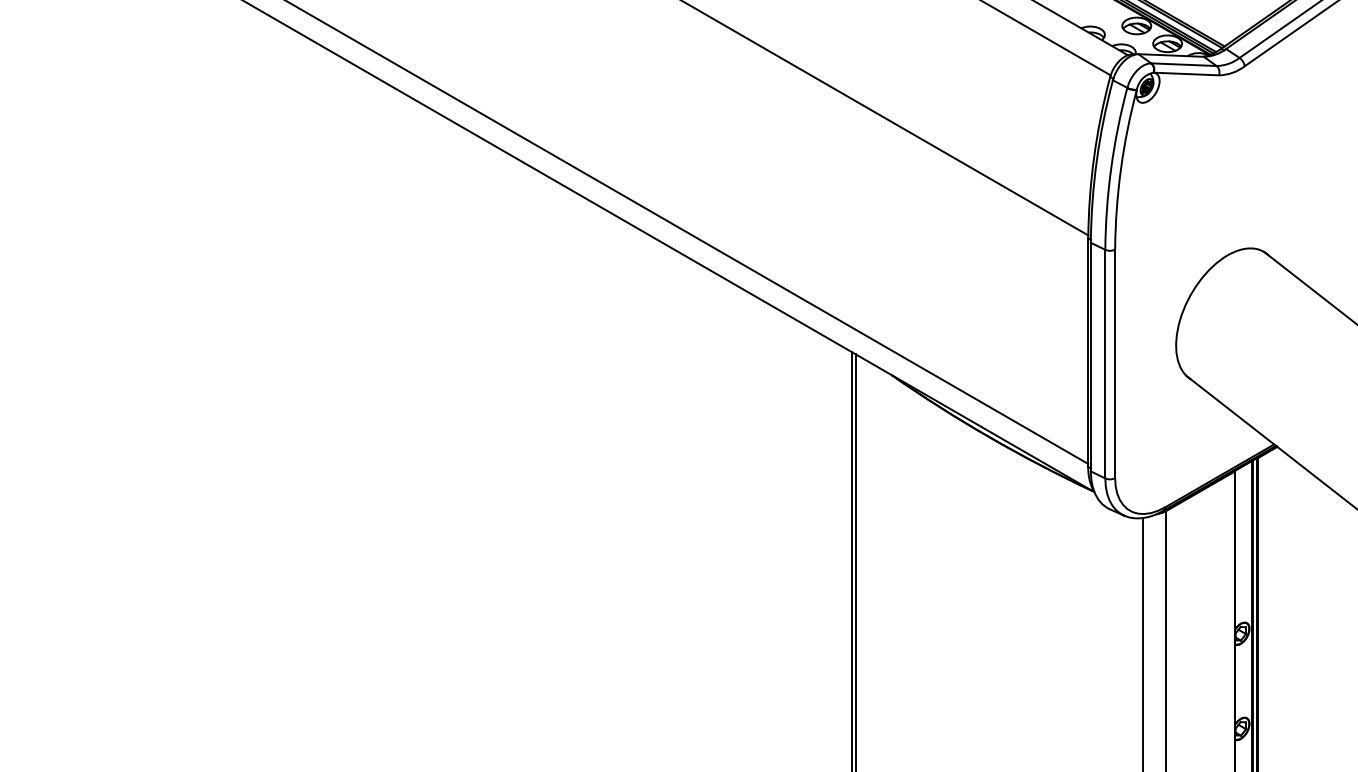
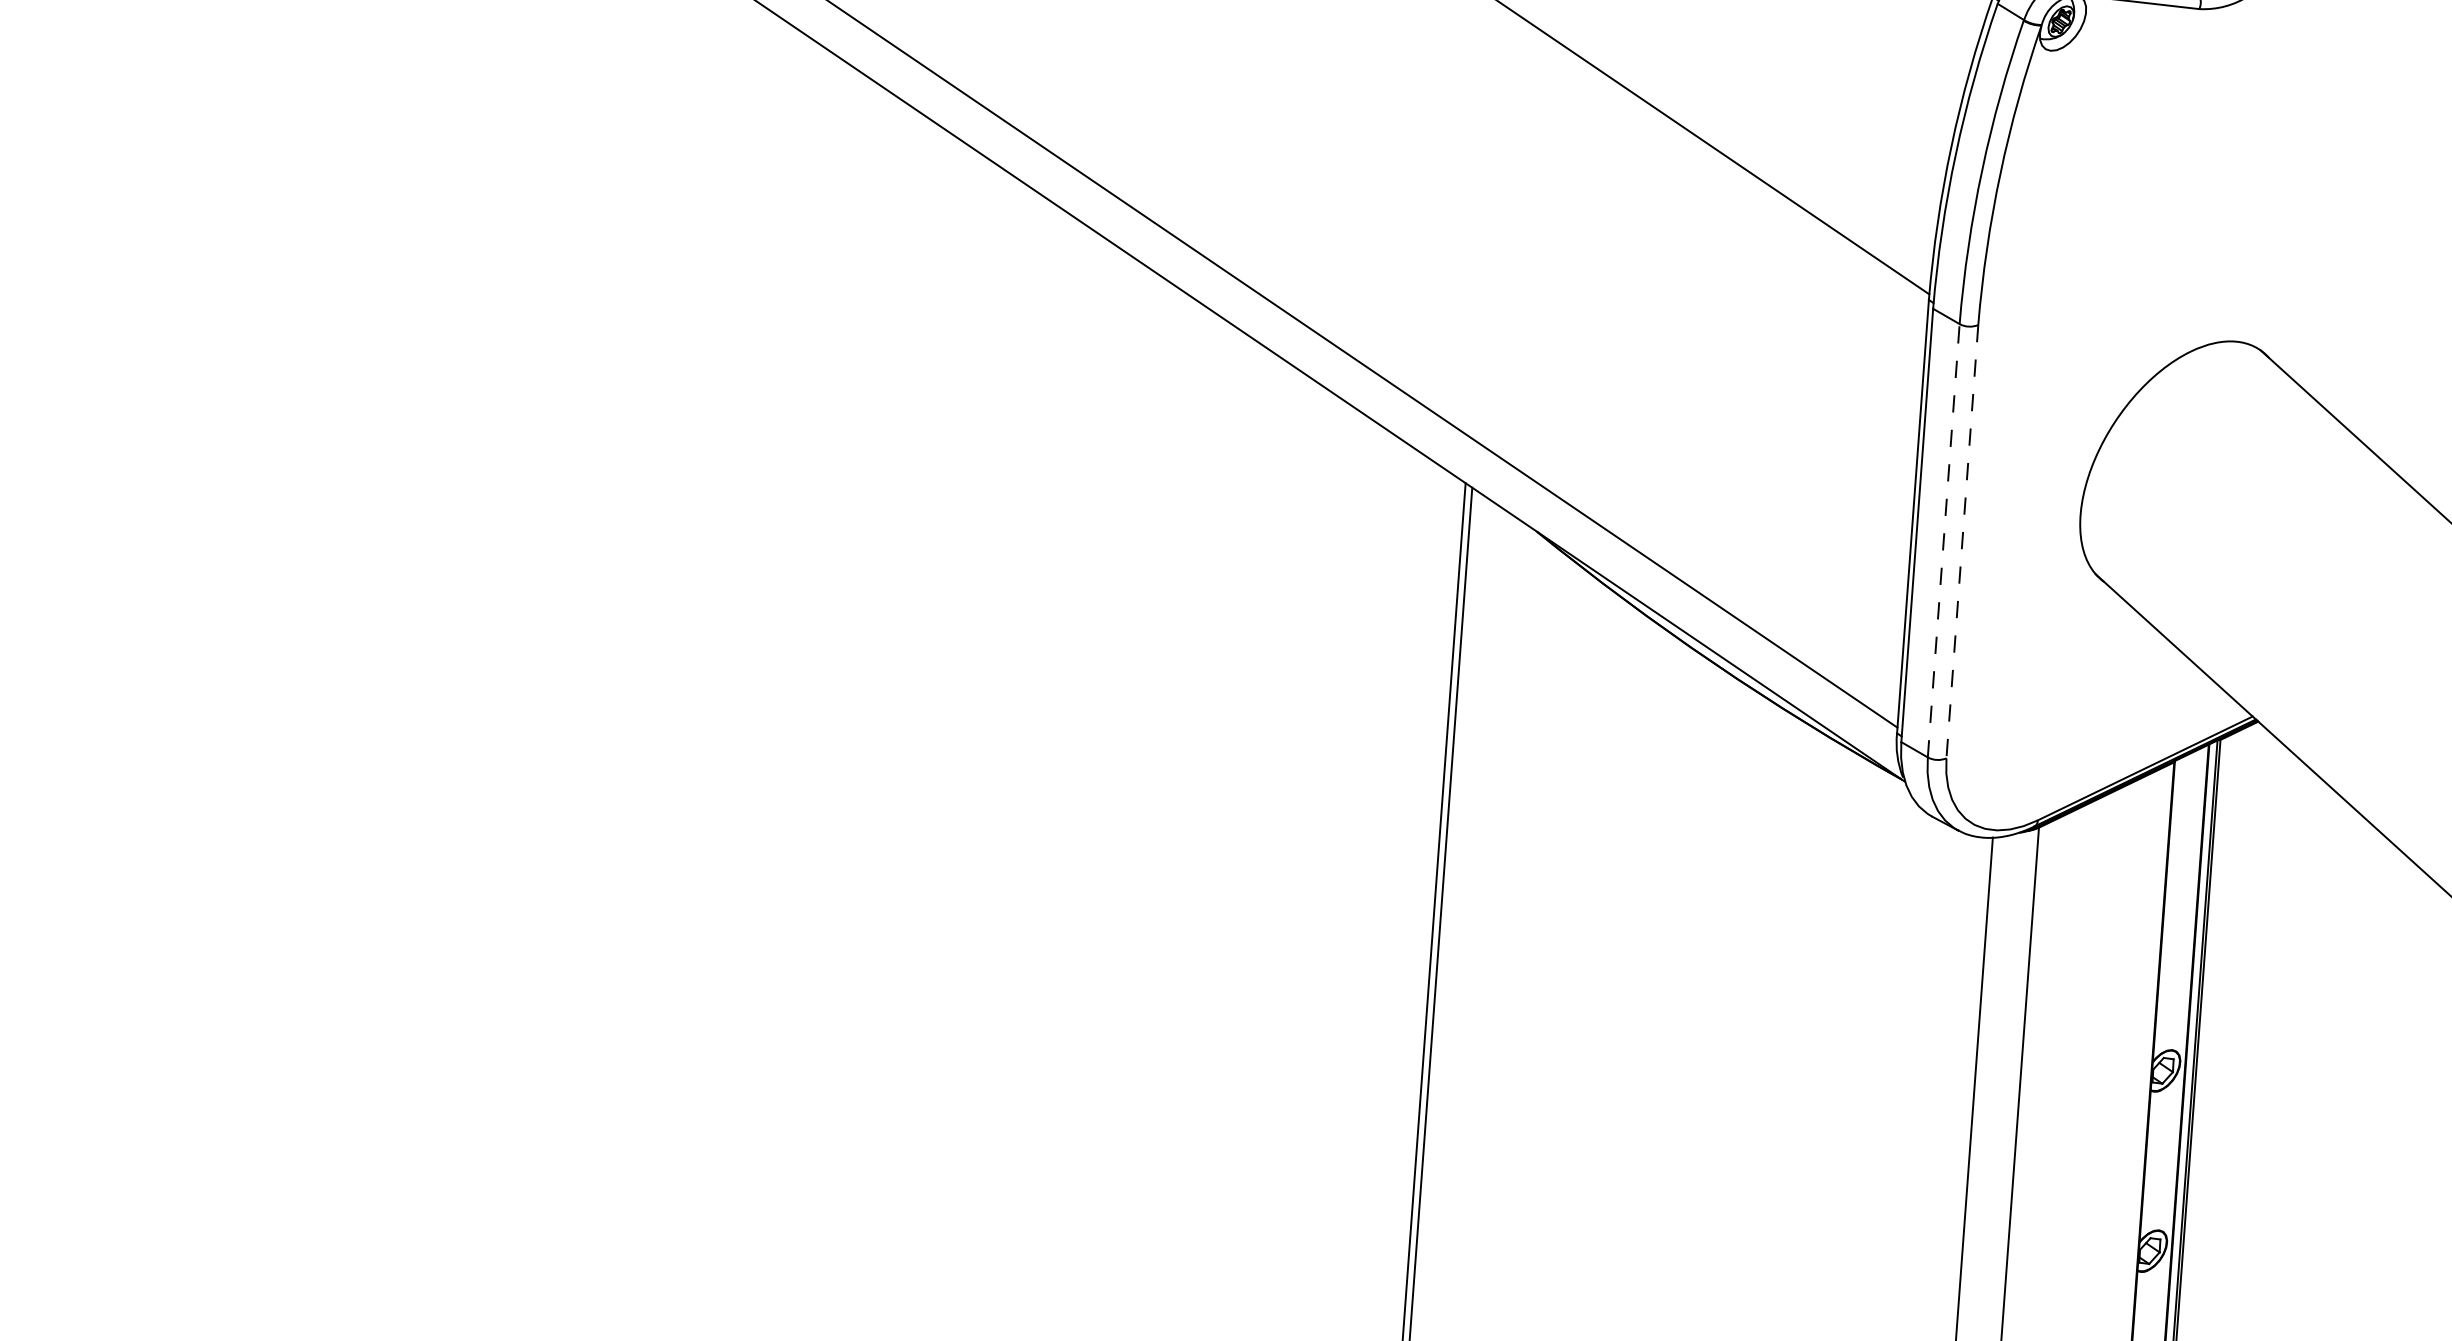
line: (1105, 363) -> (1944, 539), solid -> dashed
line: (1115, 364) -> (1962, 542), solid -> dashed

